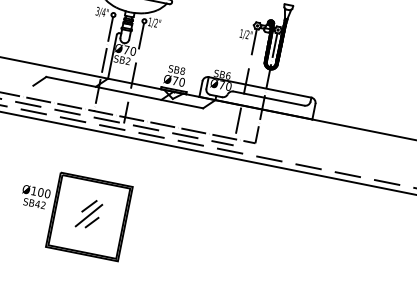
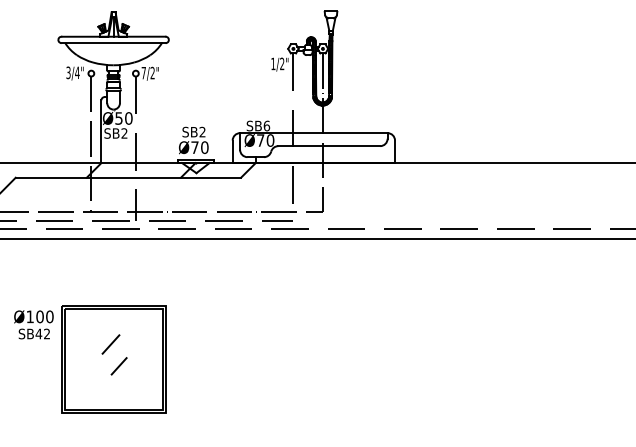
text: (149, 22) -> (143, 73), 1/2" -> 7/2"
text: (126, 50) -> (118, 118), Ø70 -> Ø50
text: (182, 71) -> (202, 132), SB8 -> SB2
text: (35, 196) -> (33, 324), moved
line: (88, 215) -> (112, 357), removed

